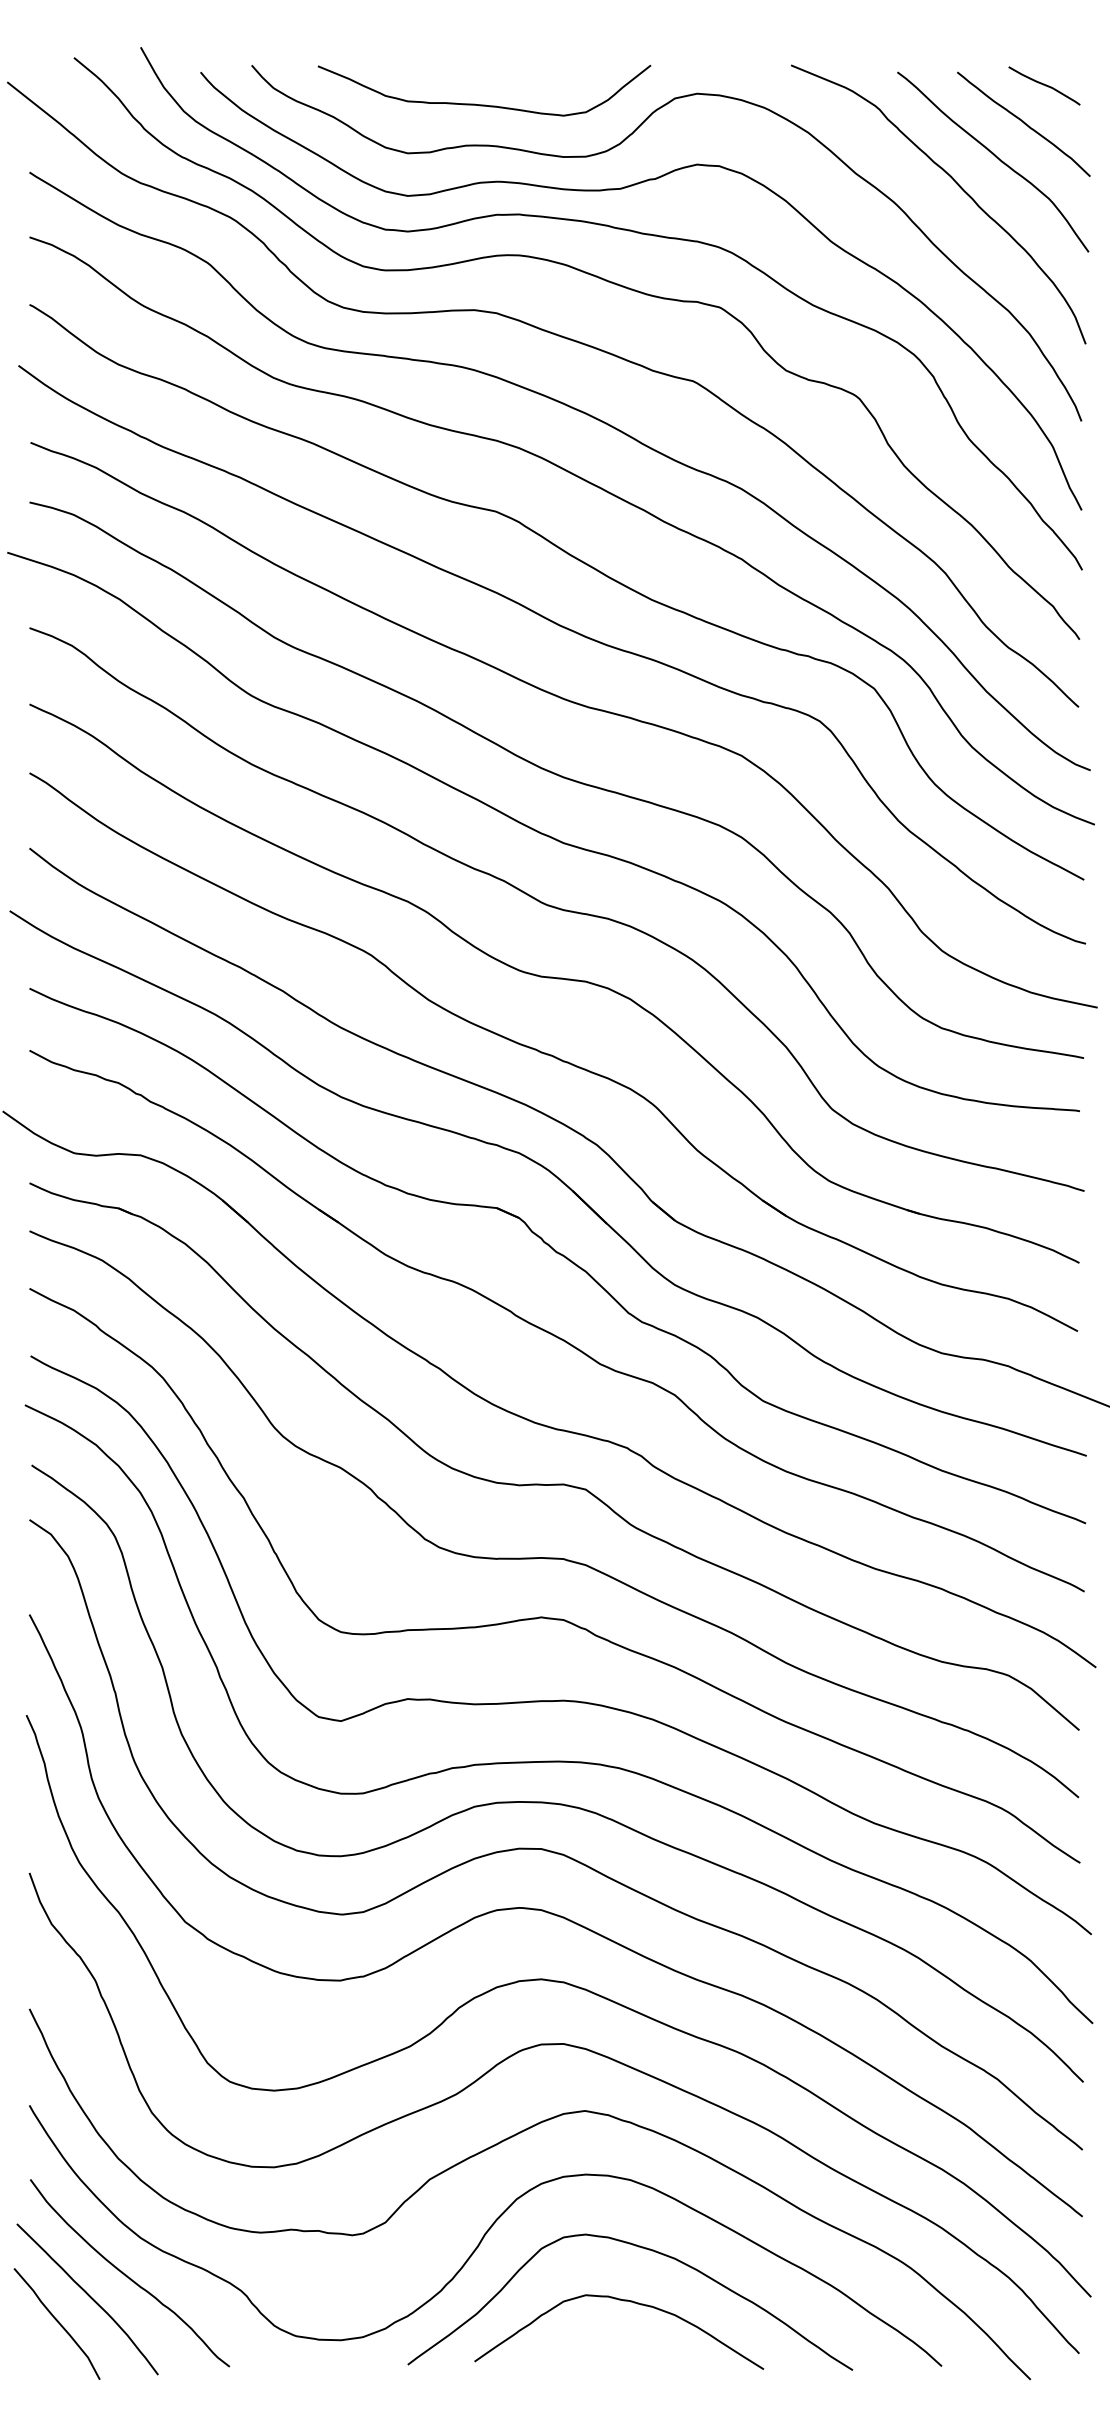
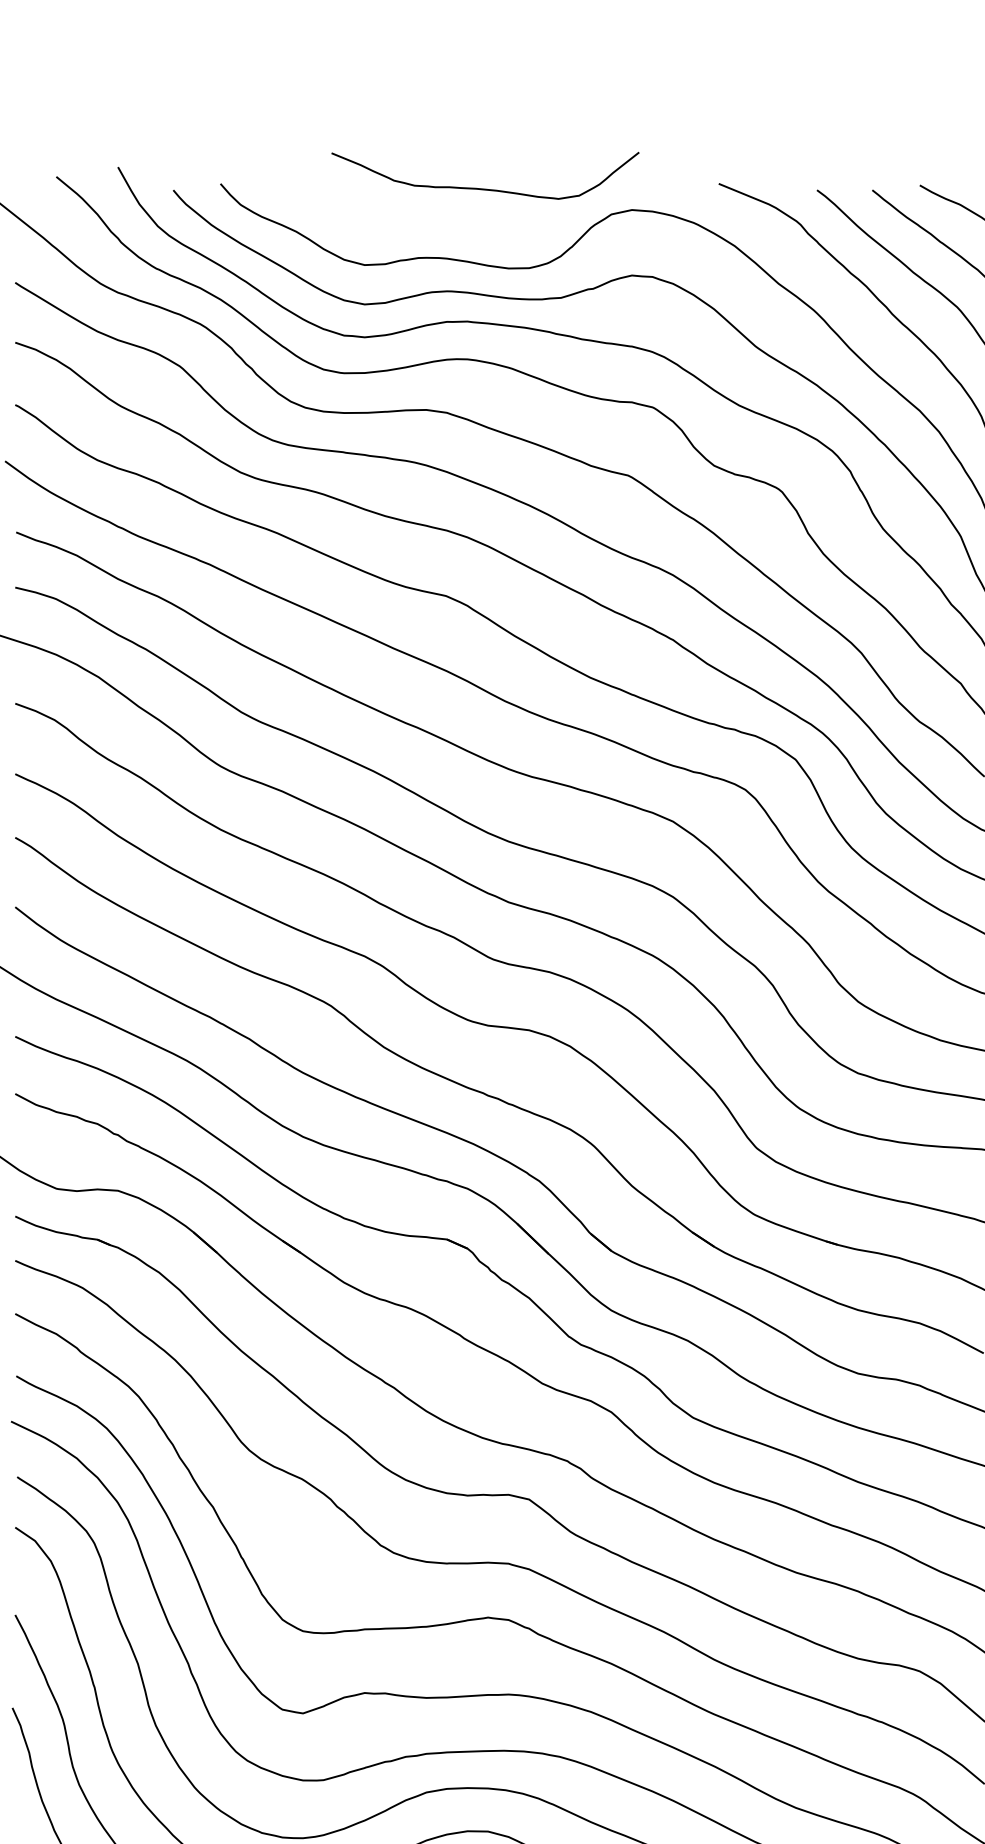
curve: (484, 104) -> (485, 188), moved

